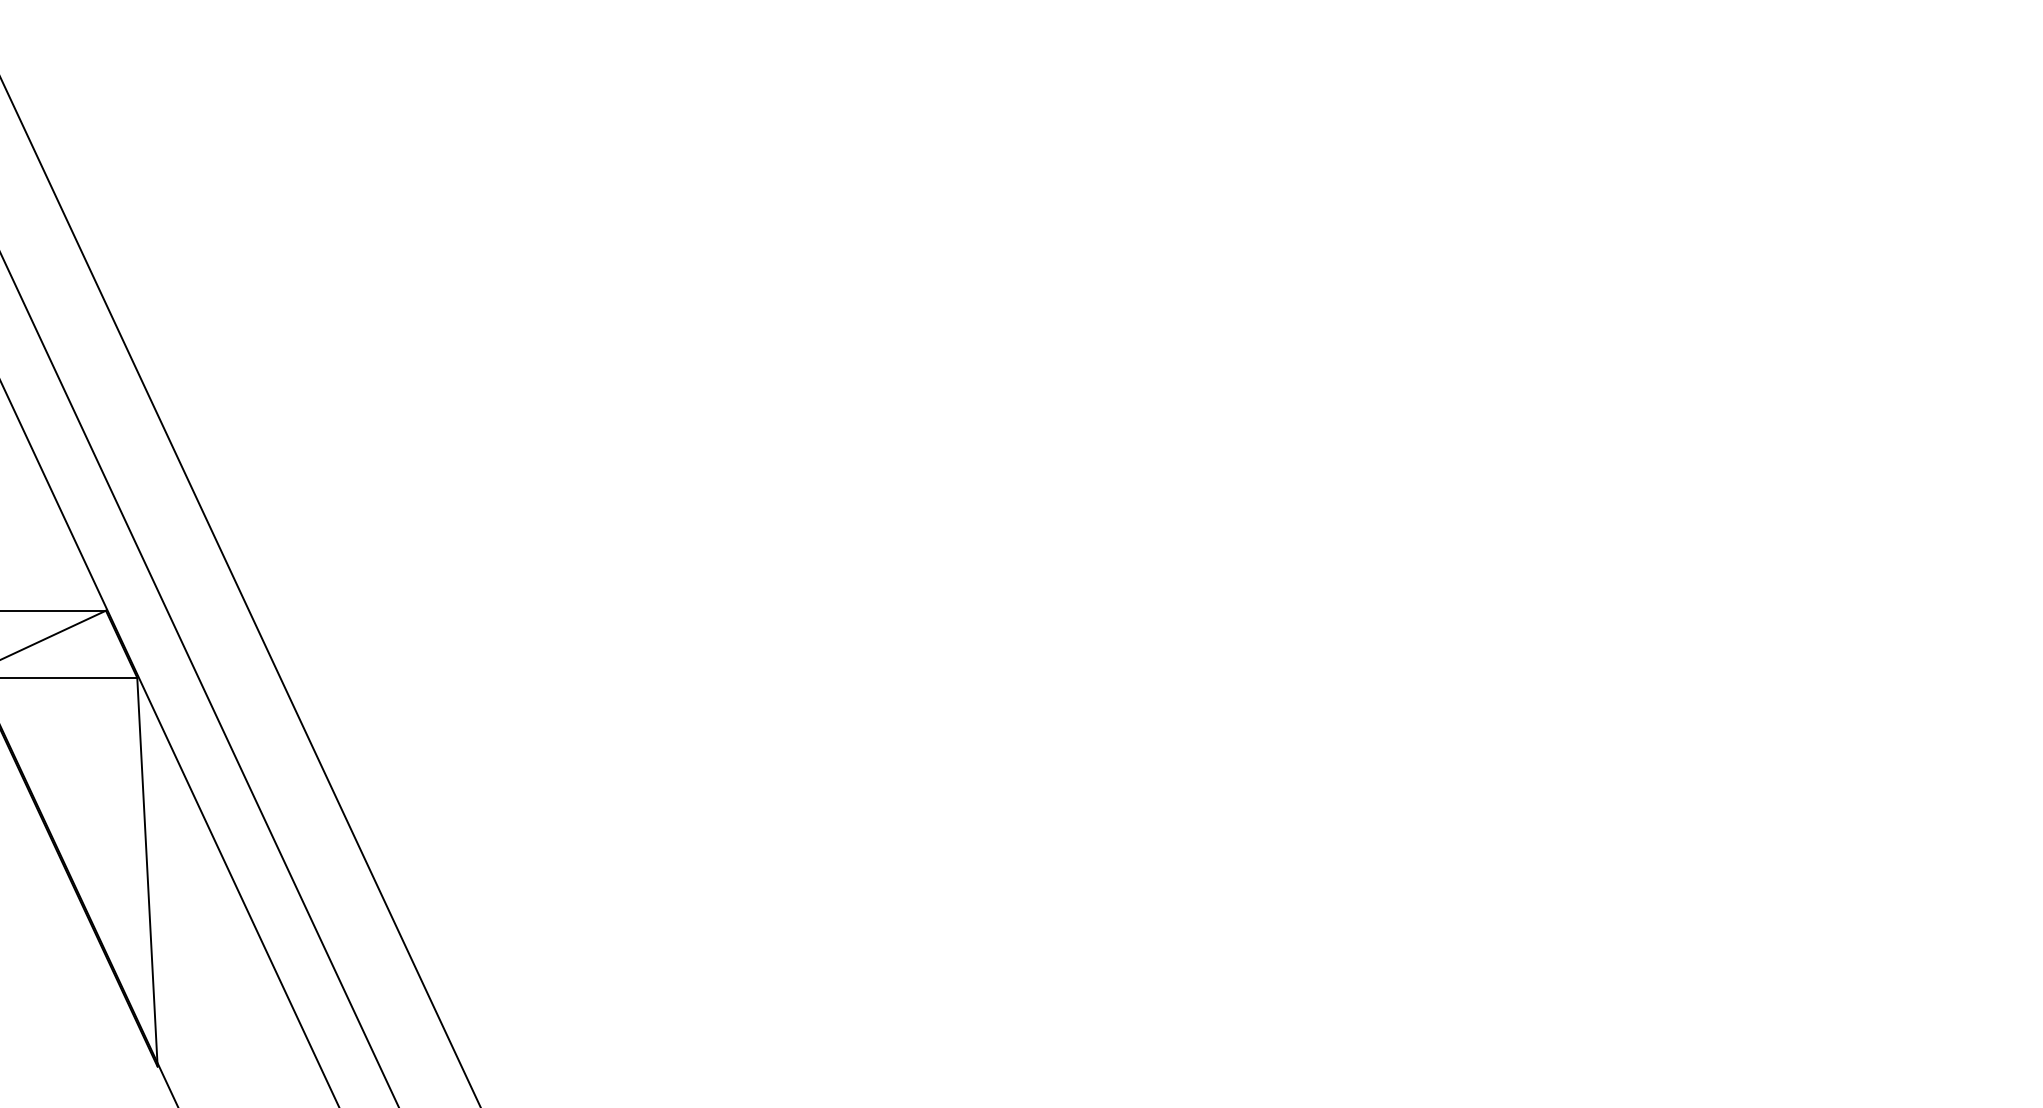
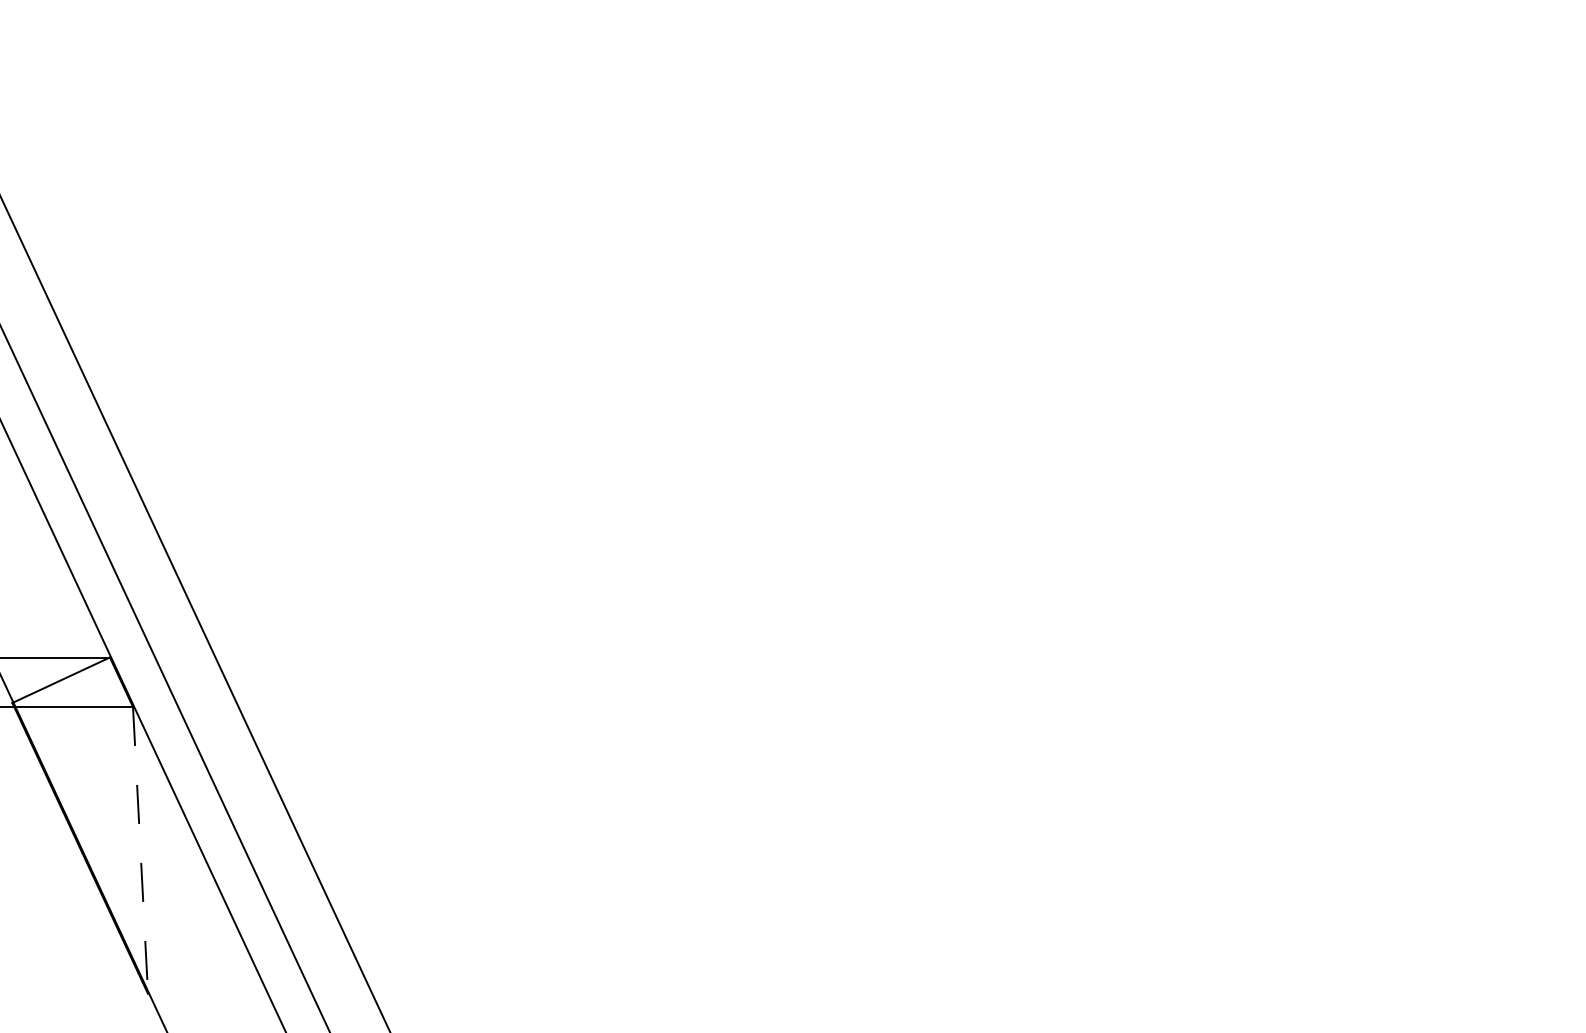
line: (147, 871) -> (140, 849), solid -> dashed

